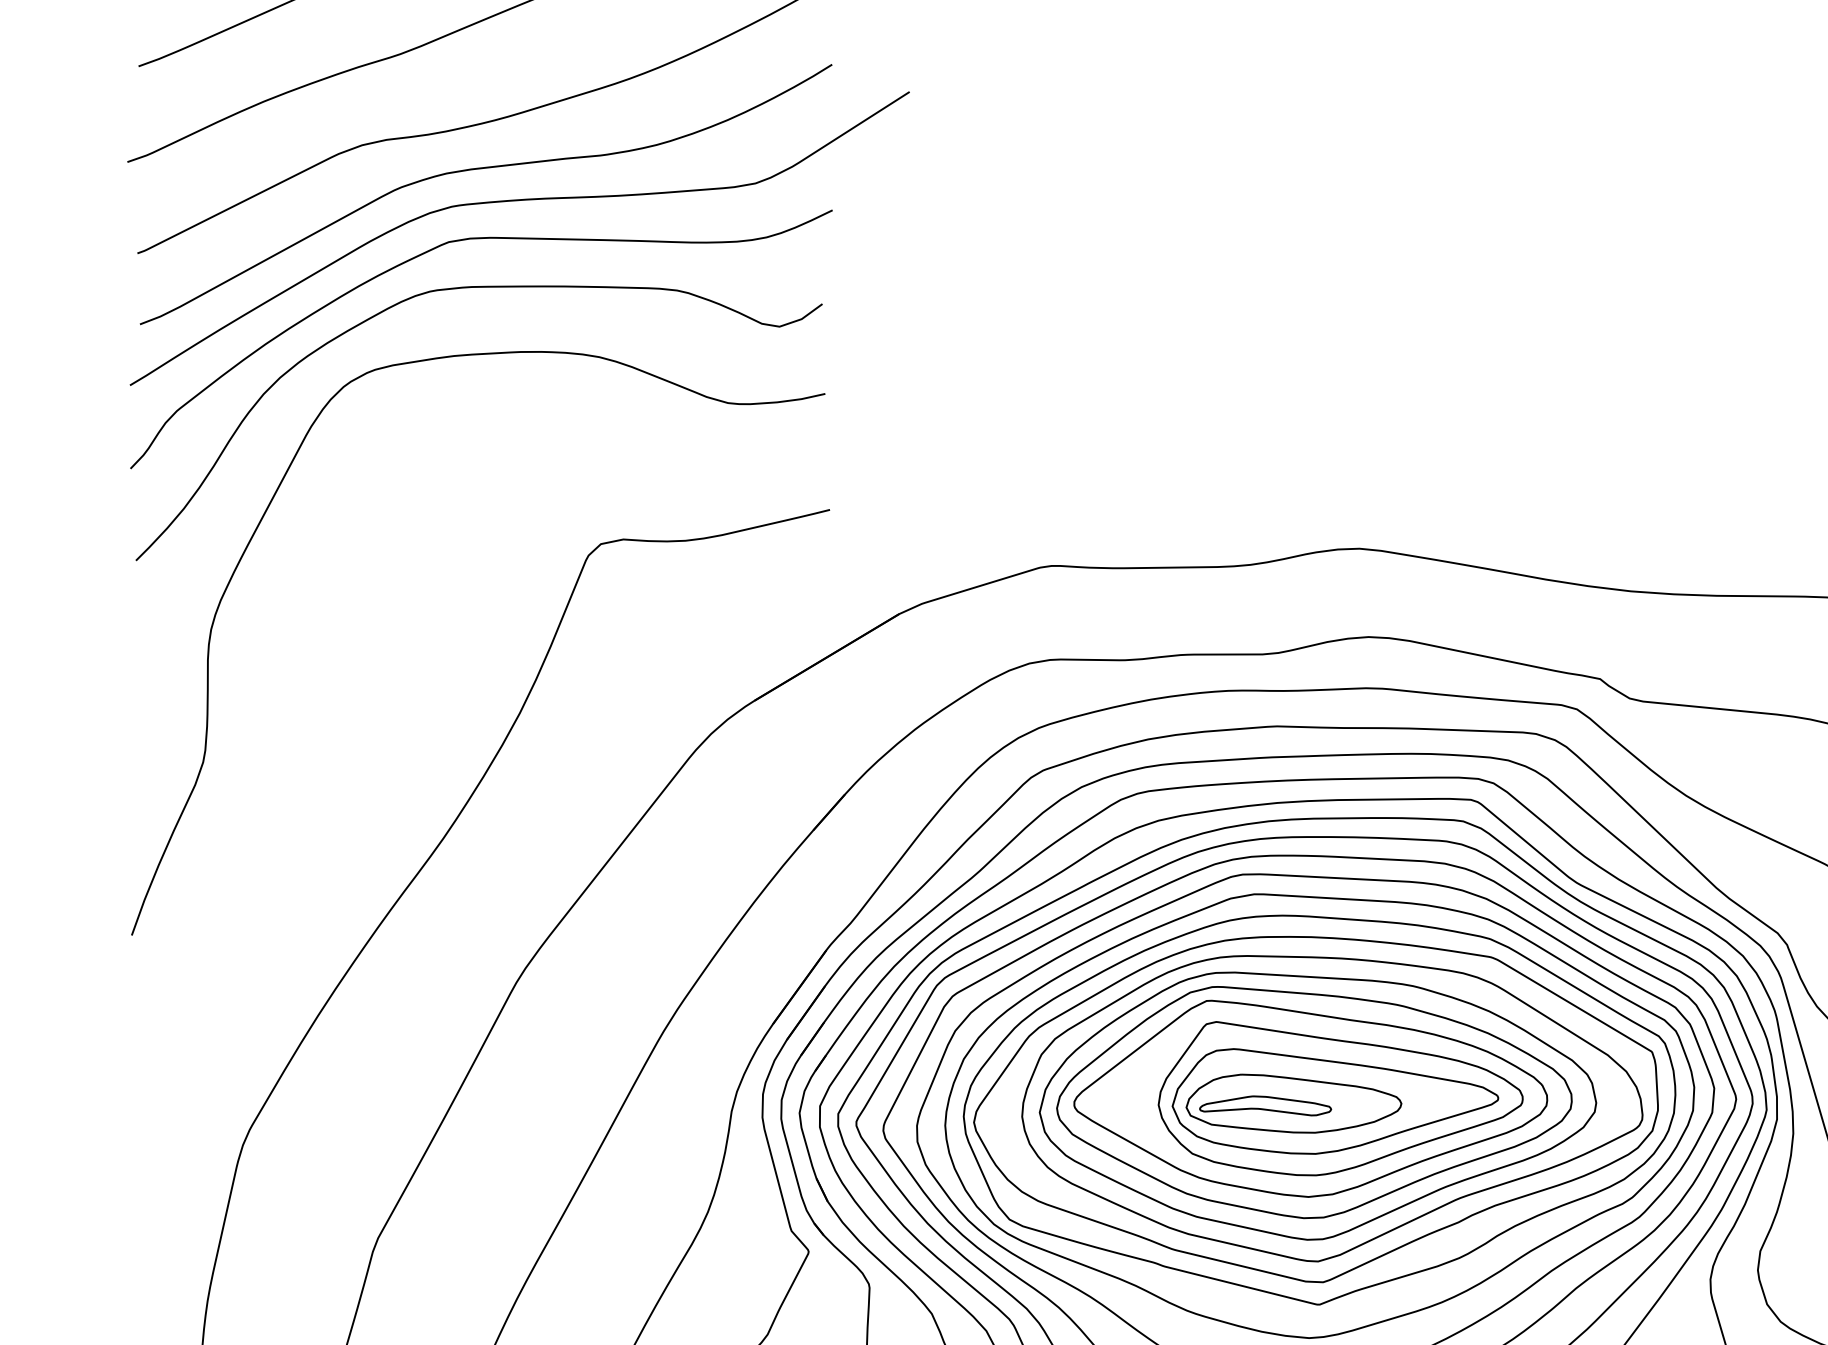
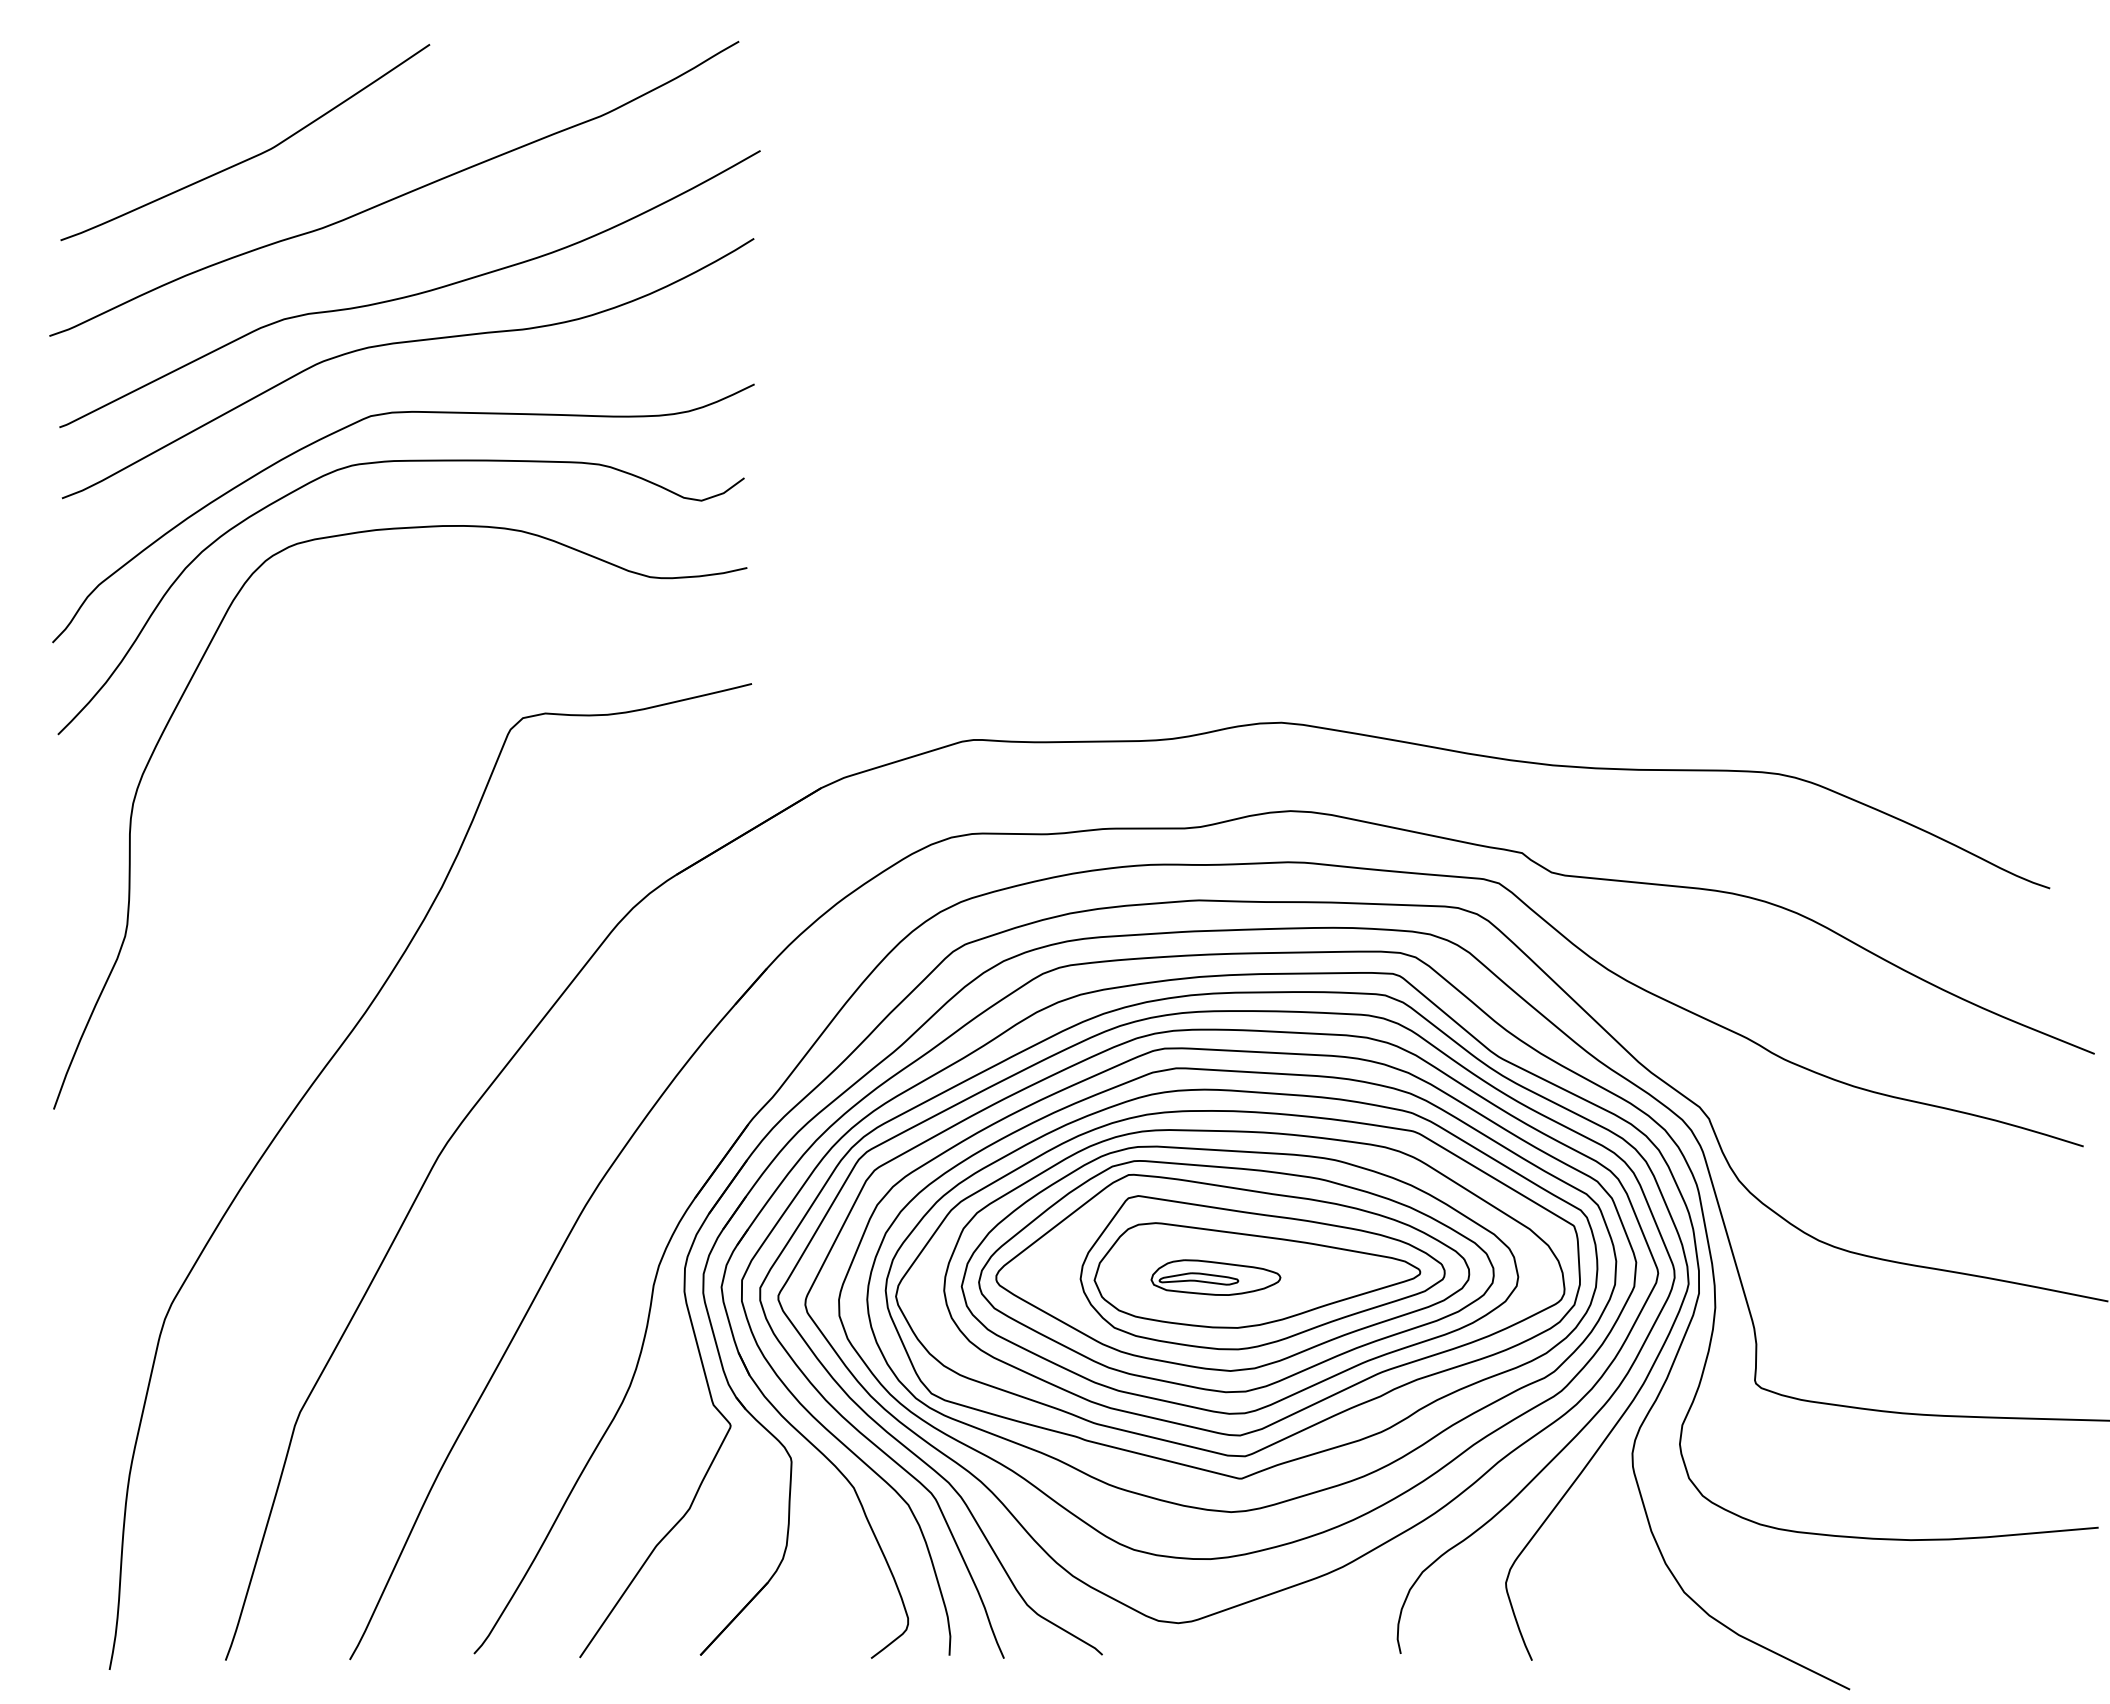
curve: (518, 201) -> (440, 375), removed
part: (1293, 1103) -> (1215, 1277), size x0.6

